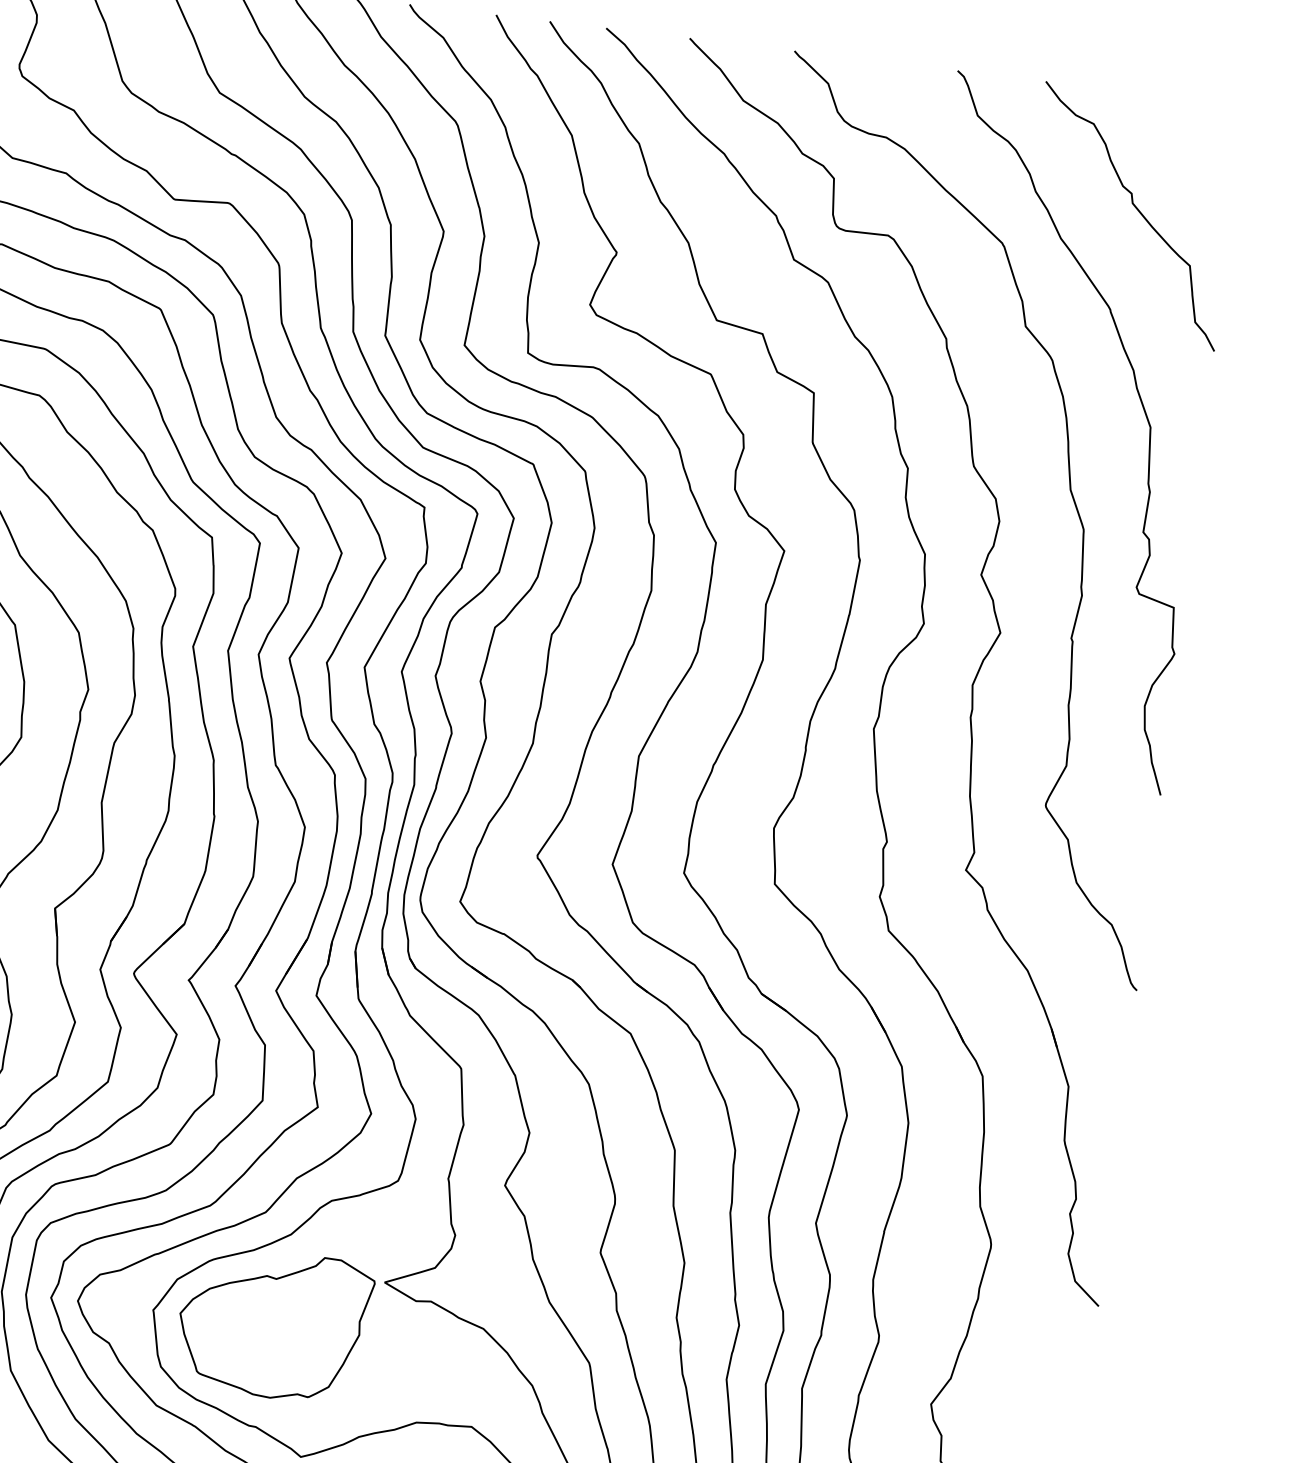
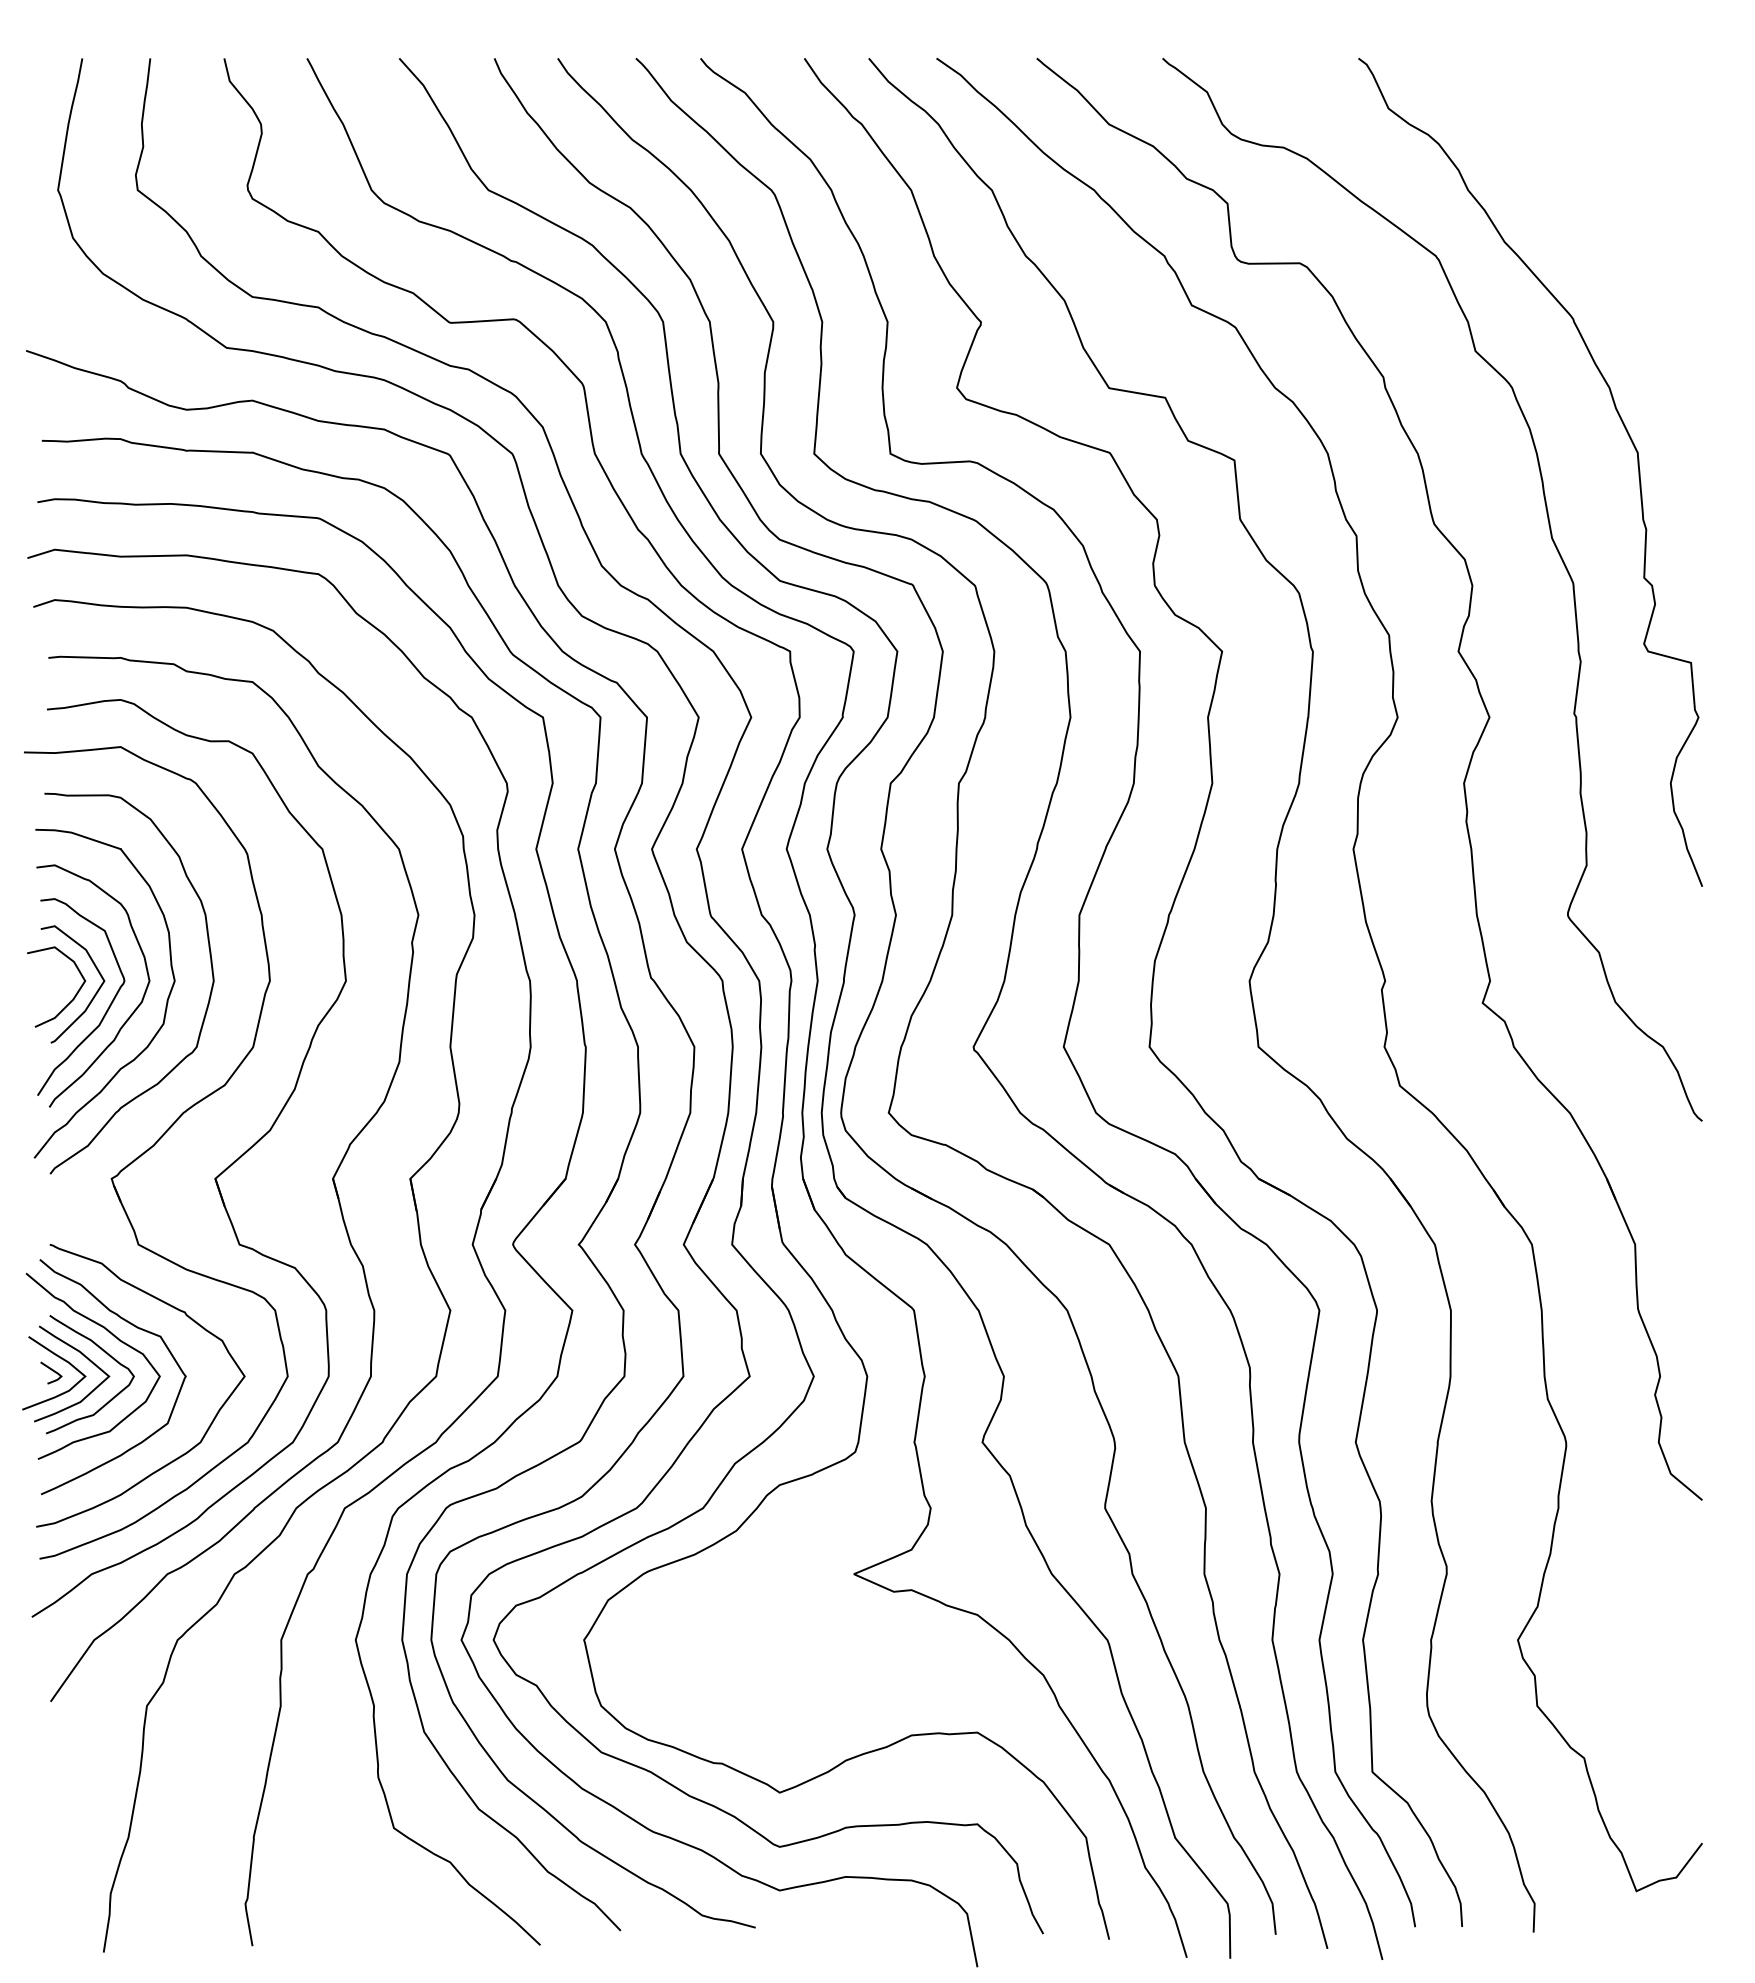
curve: (1136, 210) -> (1590, 197), removed
part: (274, 1324) -> (729, 1639), removed

